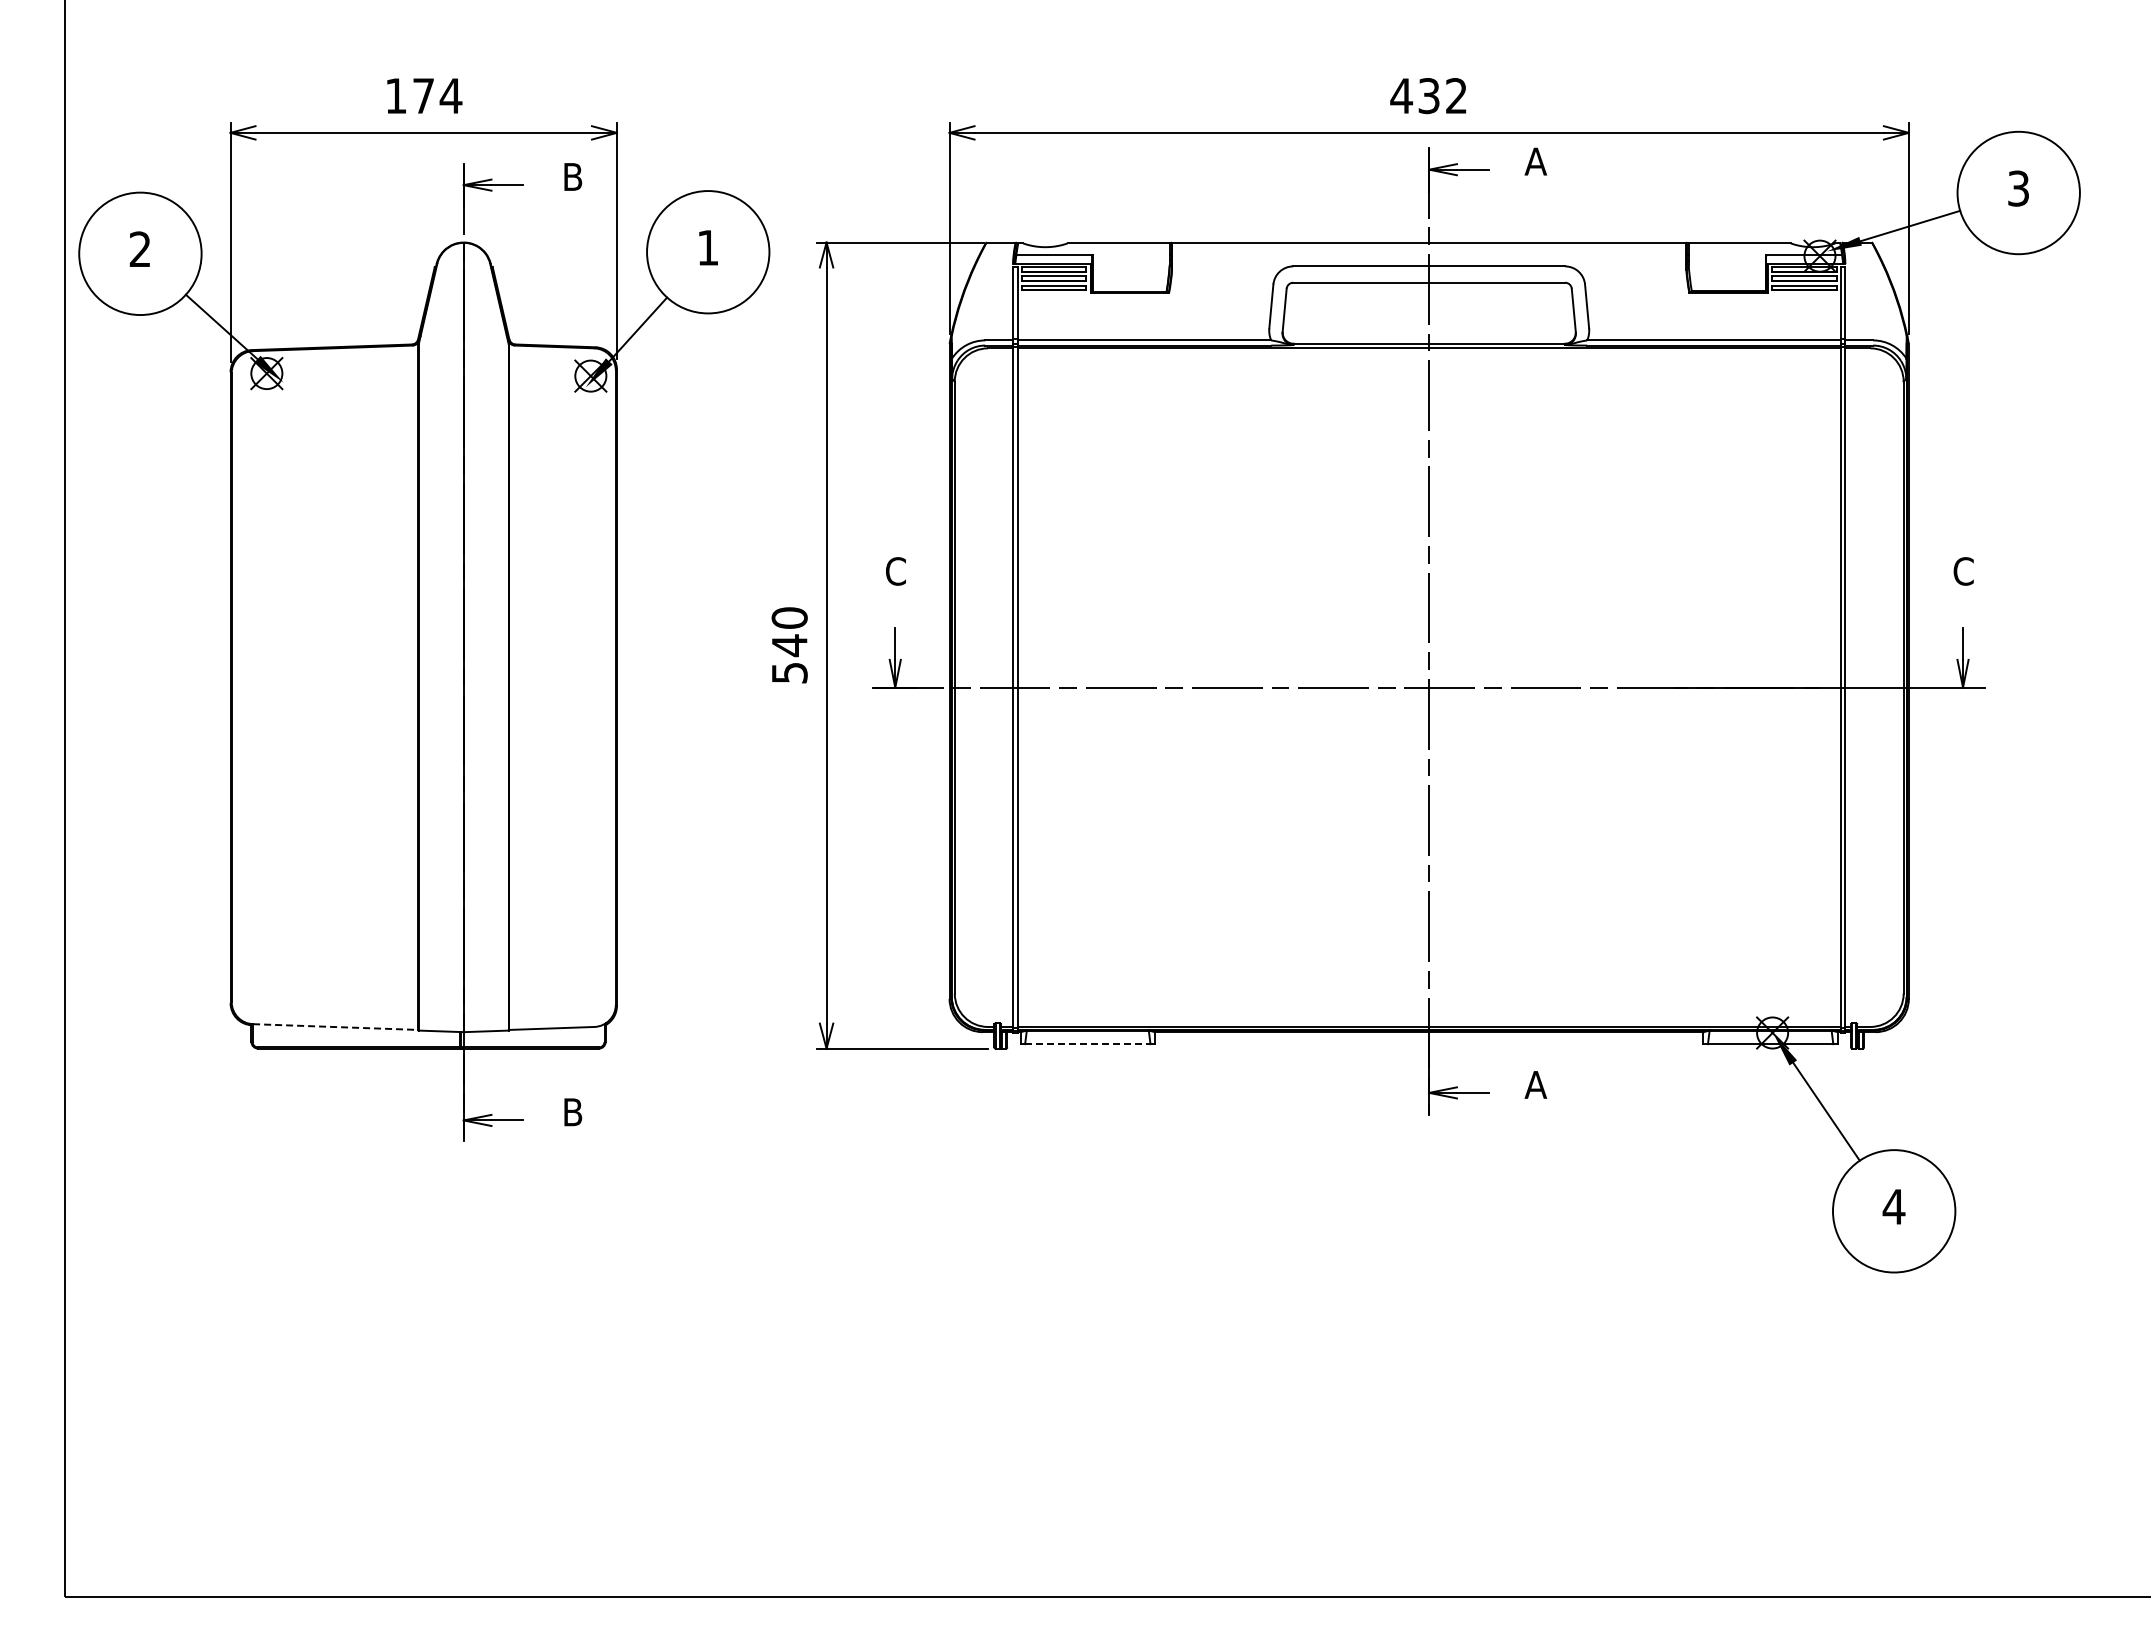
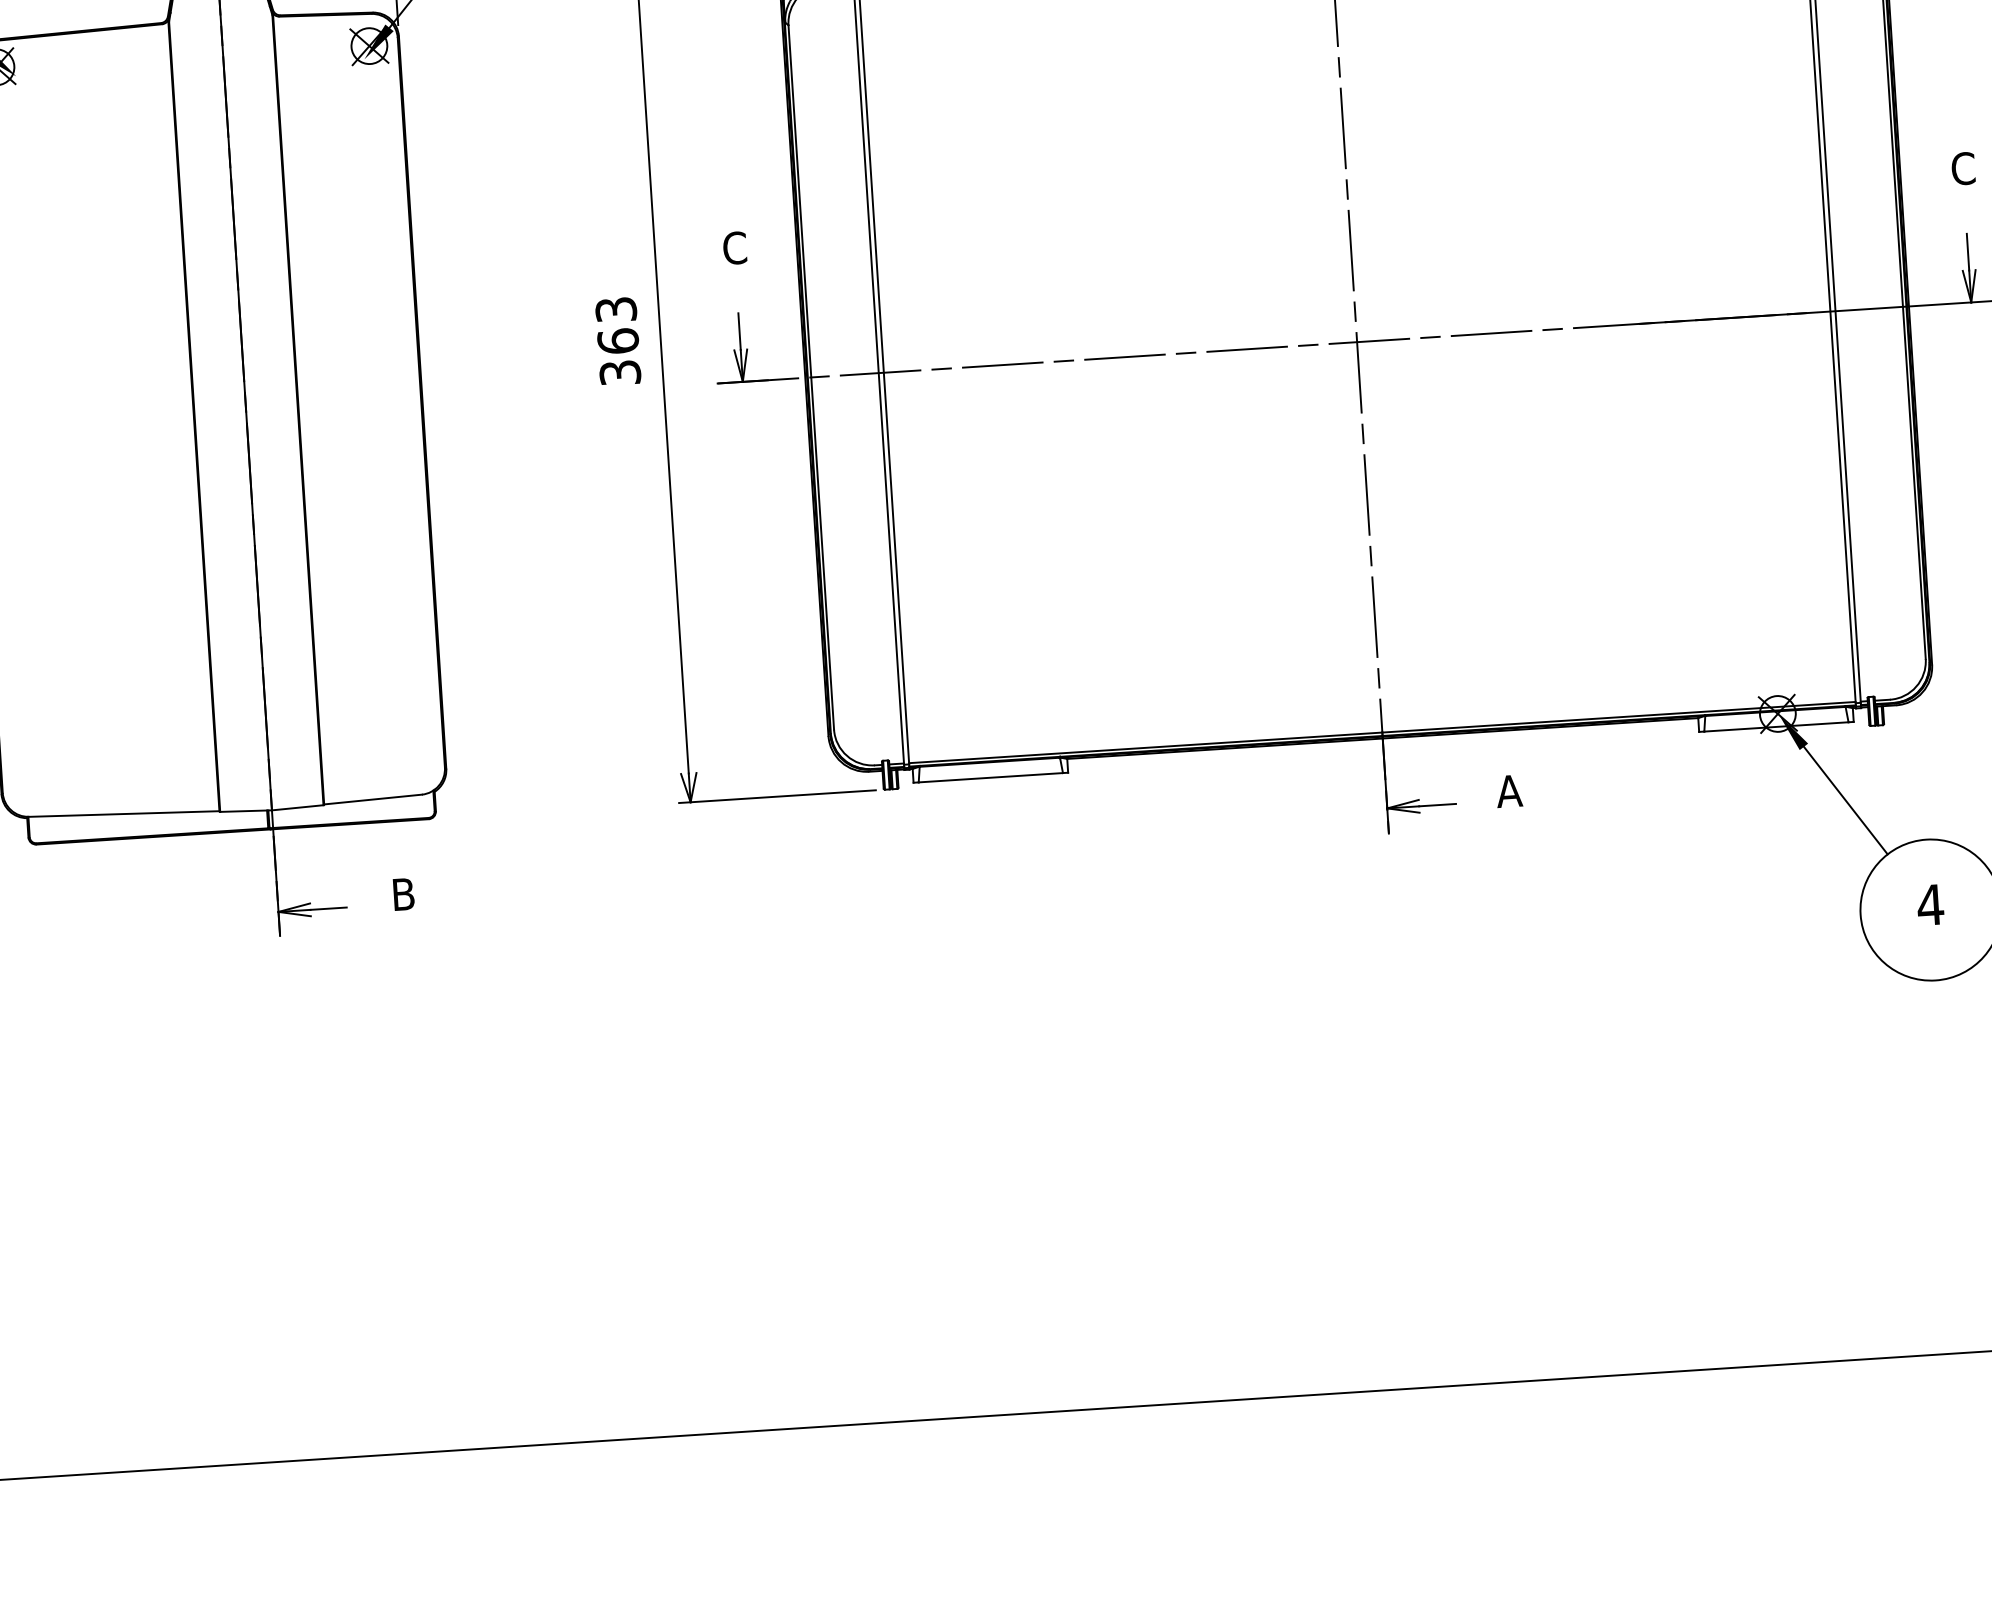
text: (789, 644) -> (617, 340), 540 -> 363
line: (335, 1027) -> (124, 814), dashed -> solid
line: (1087, 1044) -> (990, 778), dashed -> solid

